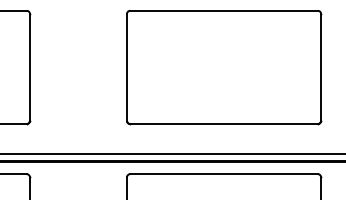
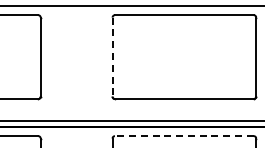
line: (126, 67) -> (112, 57), solid -> dashed
line: (222, 174) -> (183, 136), solid -> dashed

